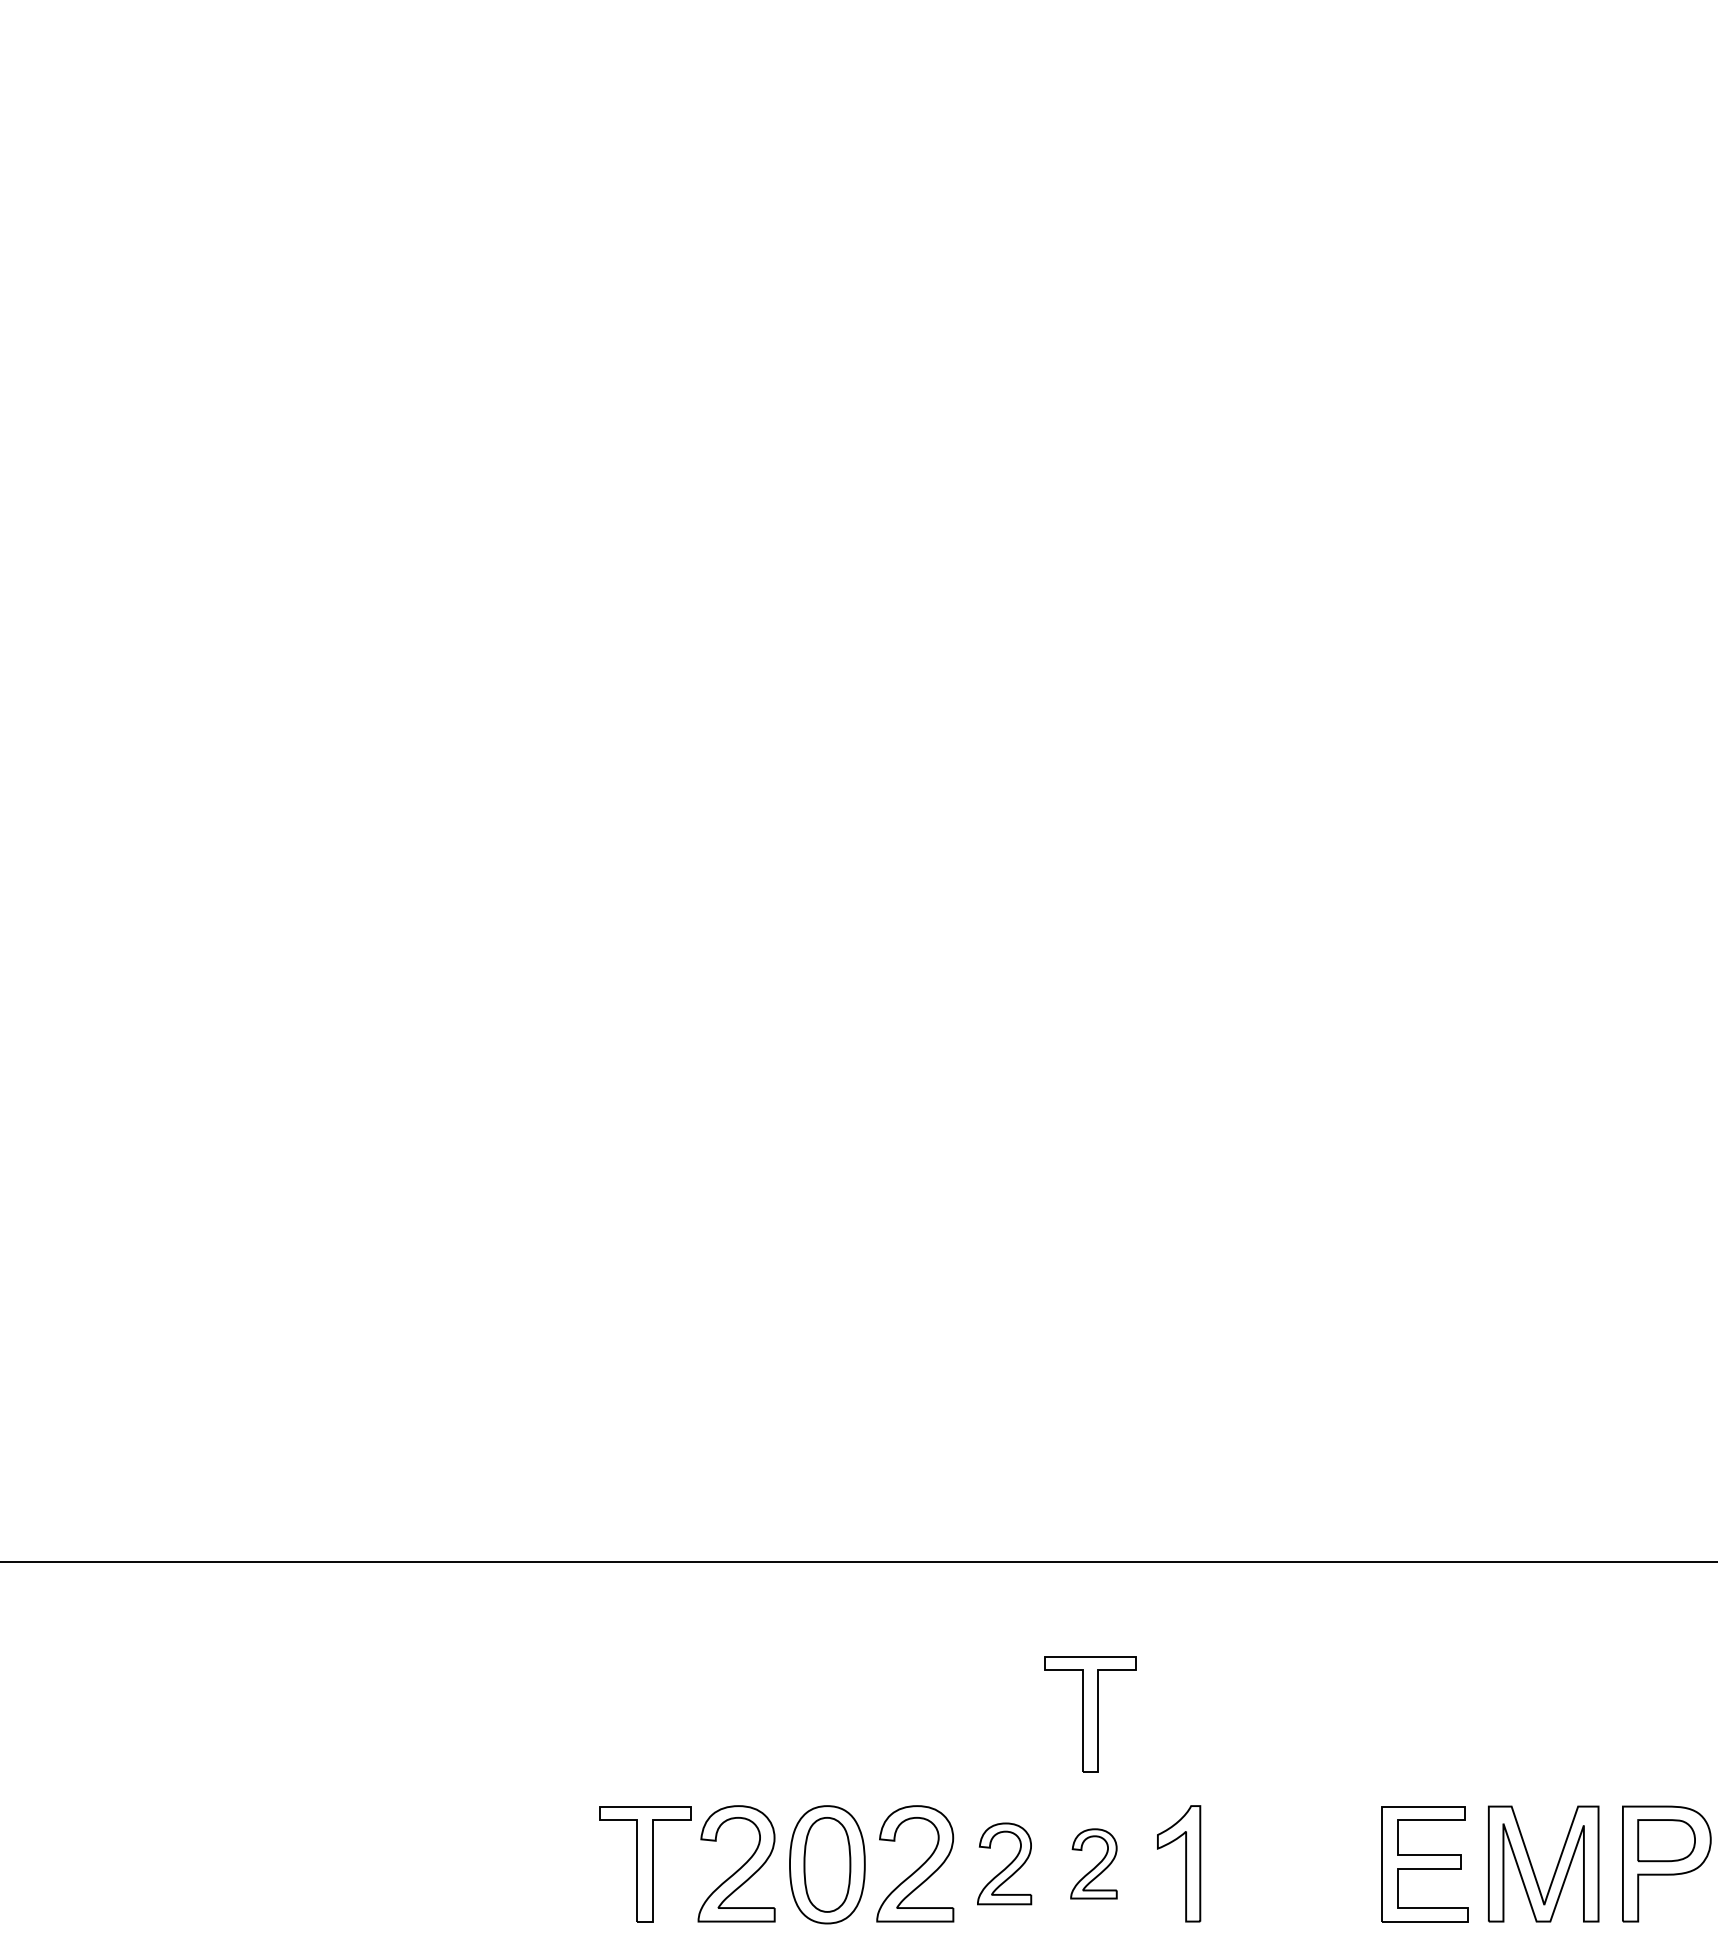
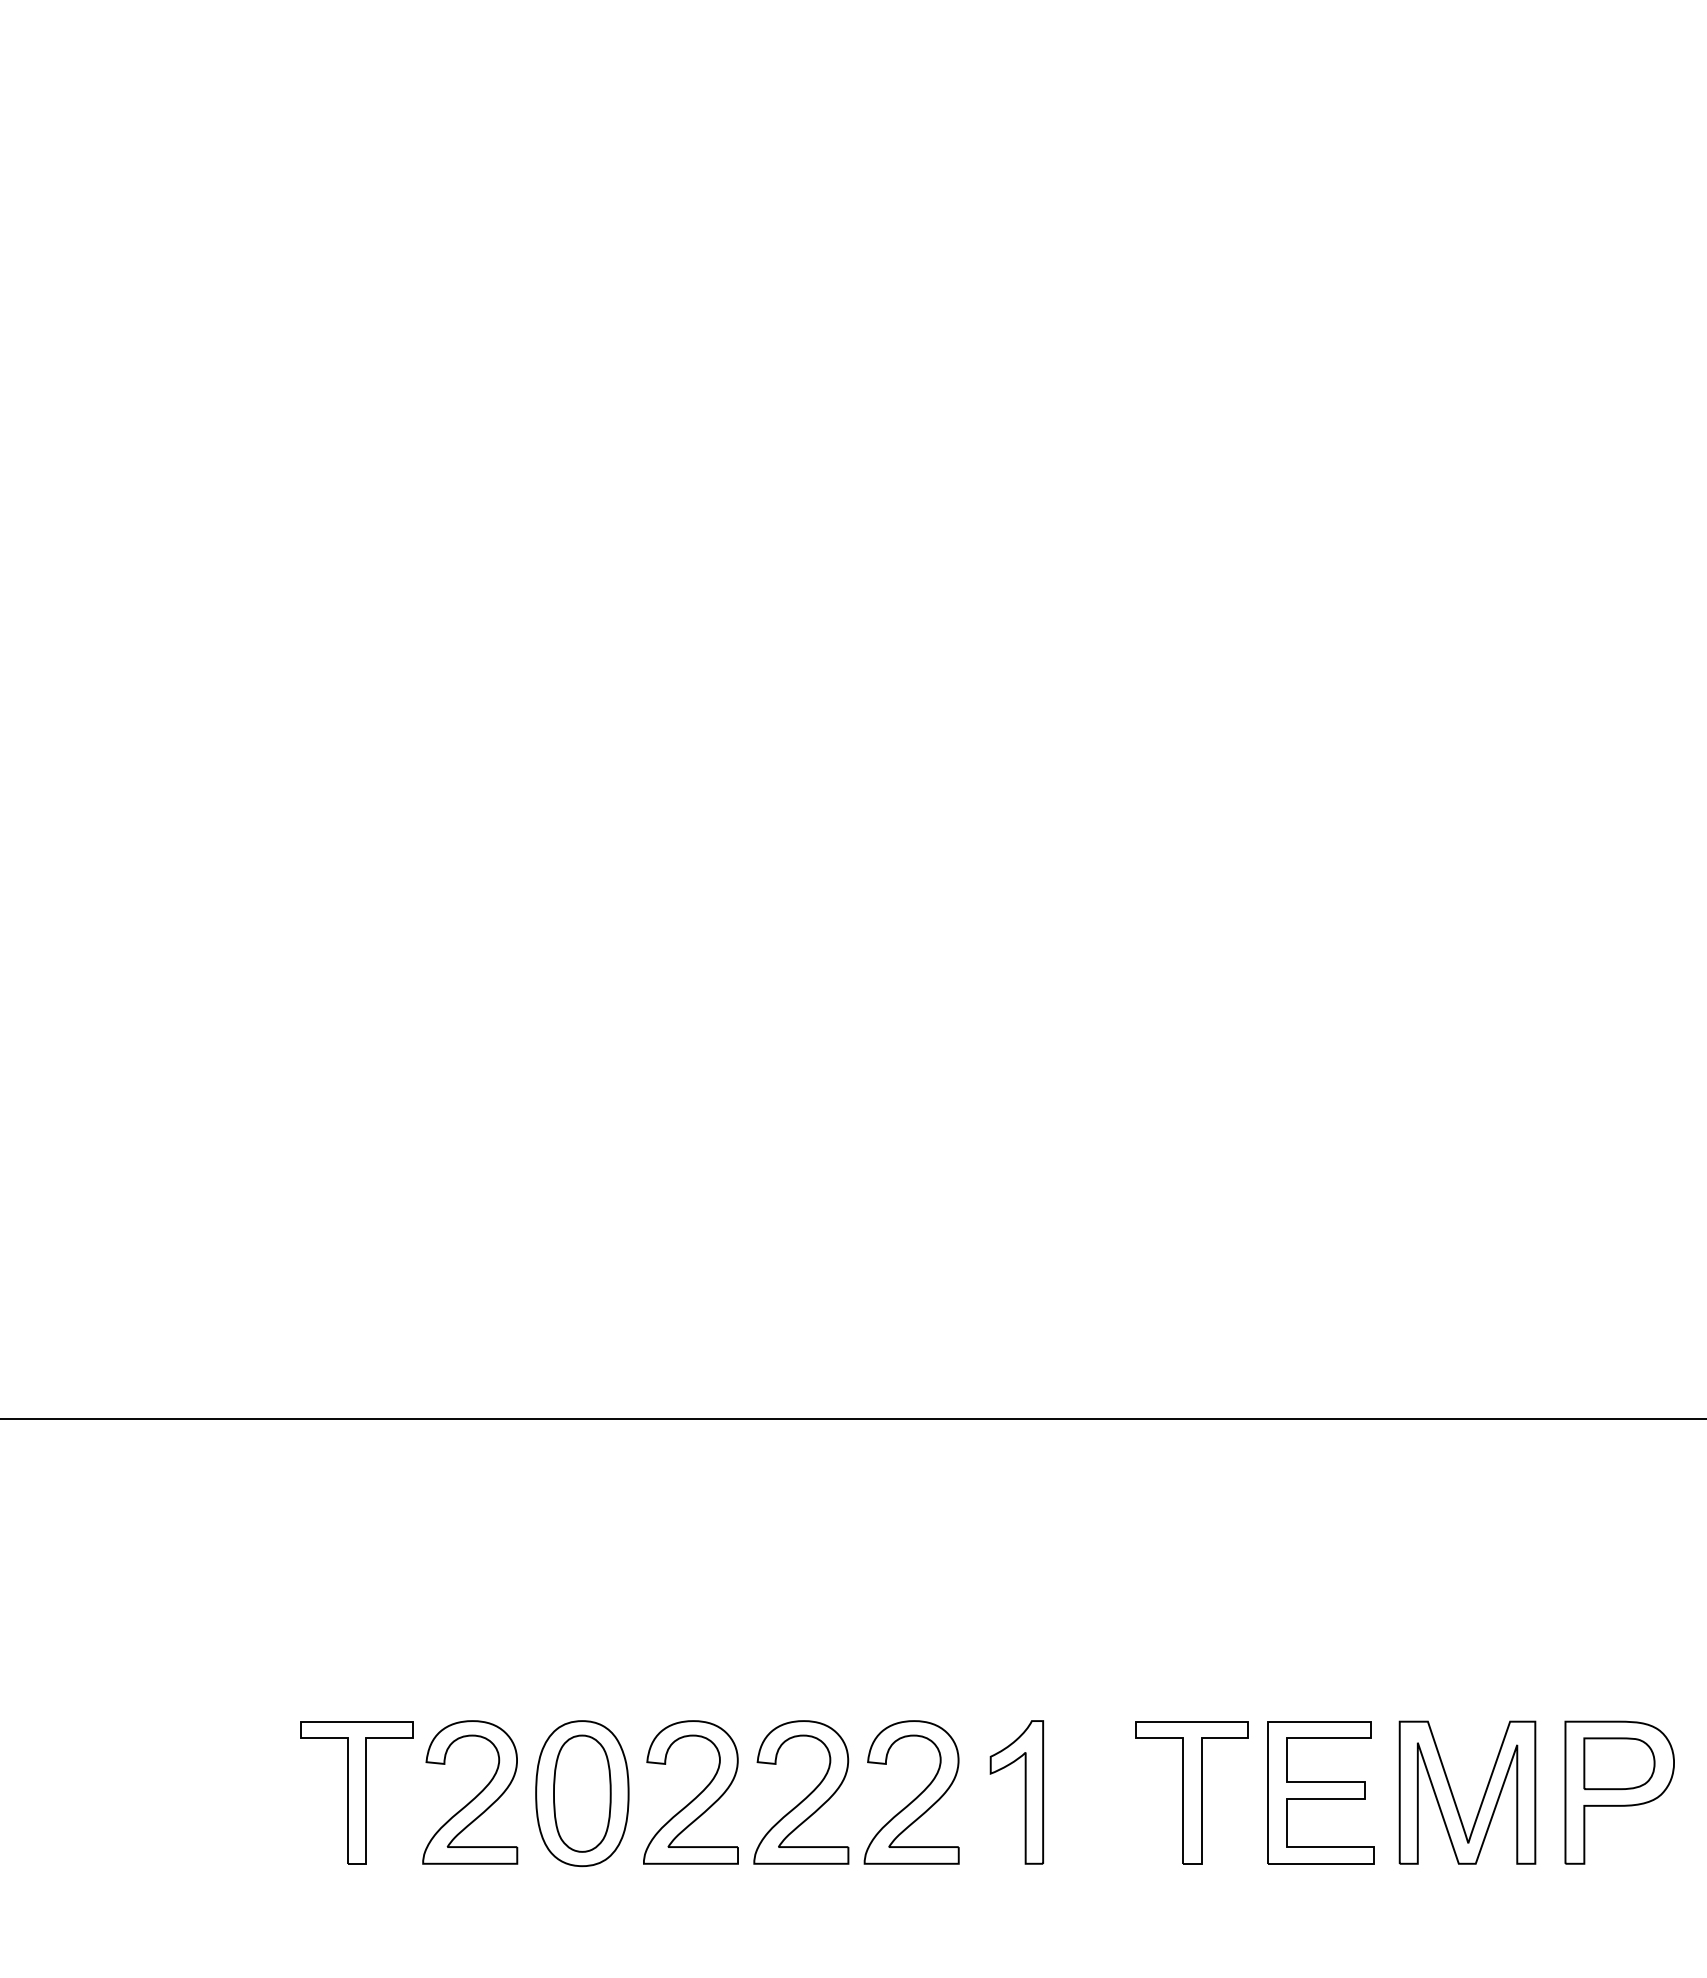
part: (1090, 1714) -> (1191, 1793), moved
part: (1004, 1863) -> (801, 1792), size x1.43
part: (1093, 1863) -> (911, 1792), size x1.67

